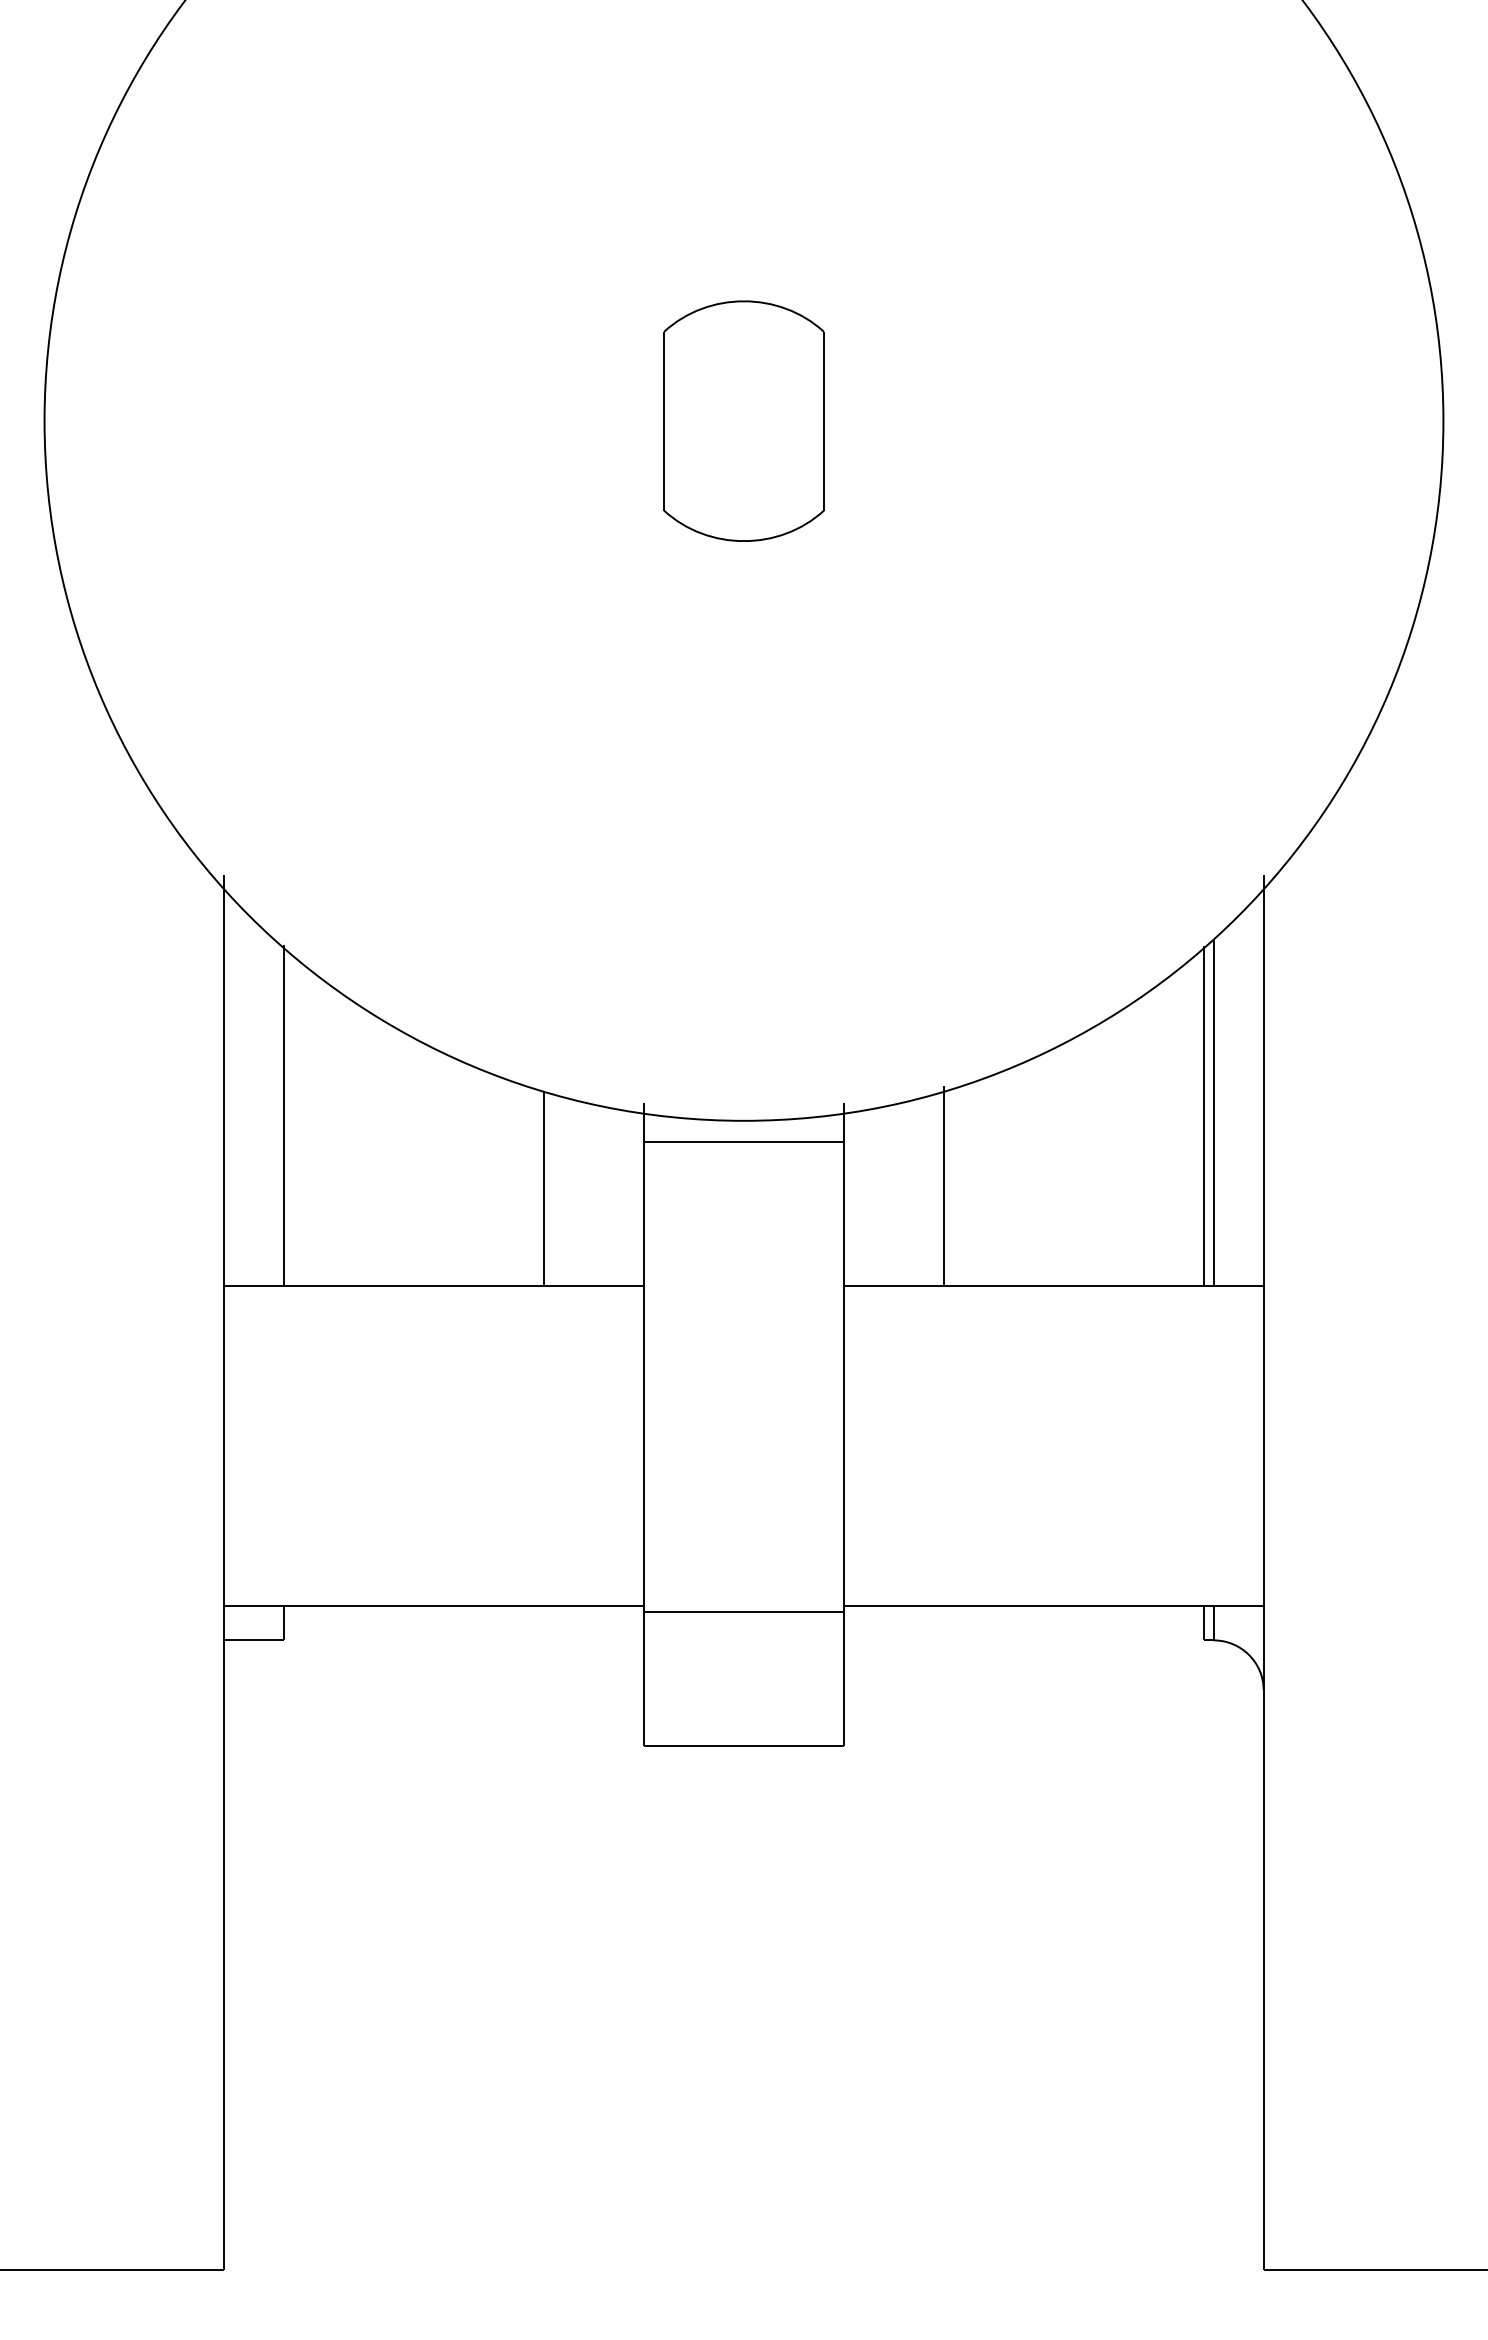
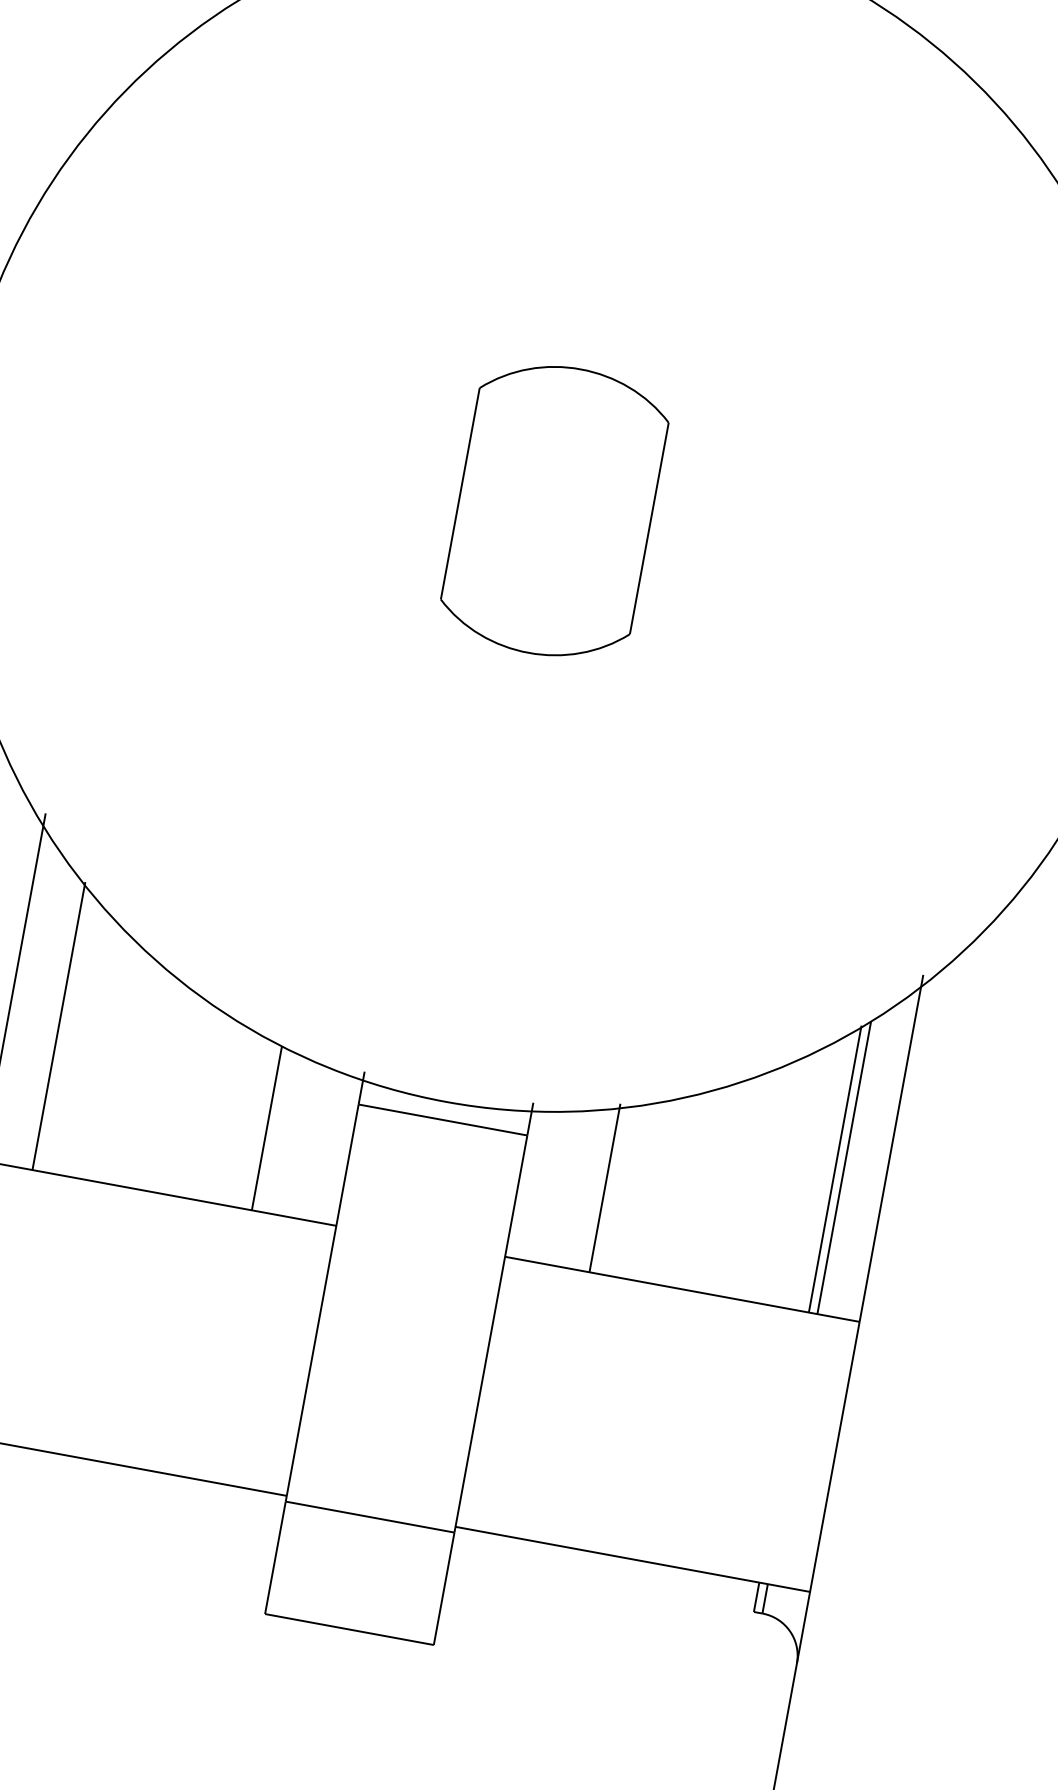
part: (743, 420) -> (554, 510), size x1.4

